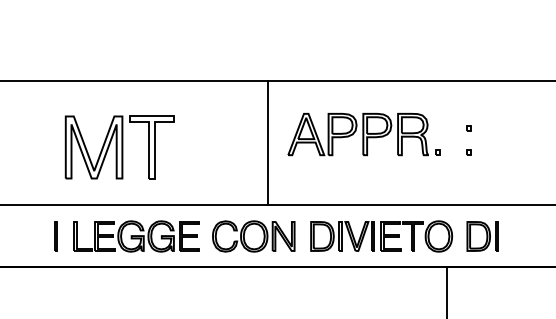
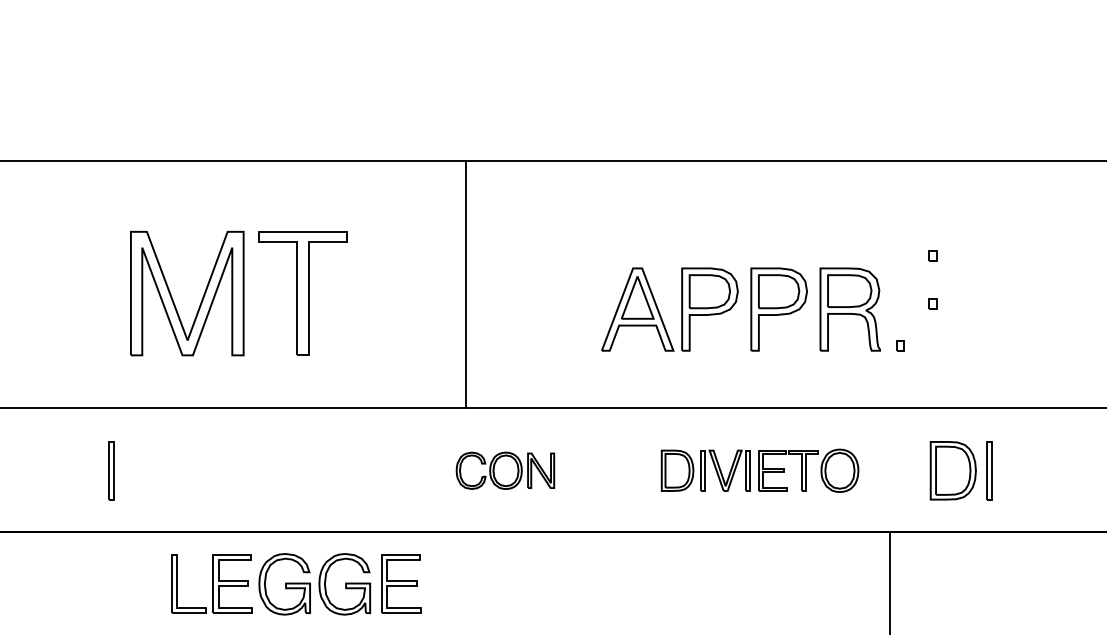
part: (363, 134) -> (751, 309), moved
line: (267, 143) -> (464, 285), moved
part: (136, 236) -> (295, 584), moved
part: (253, 236) -> (504, 470), size x0.6
part: (381, 236) -> (759, 470), size x0.7

